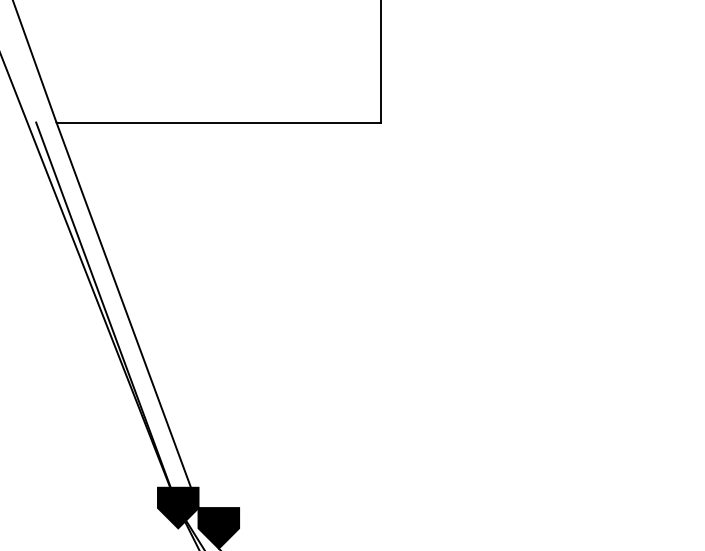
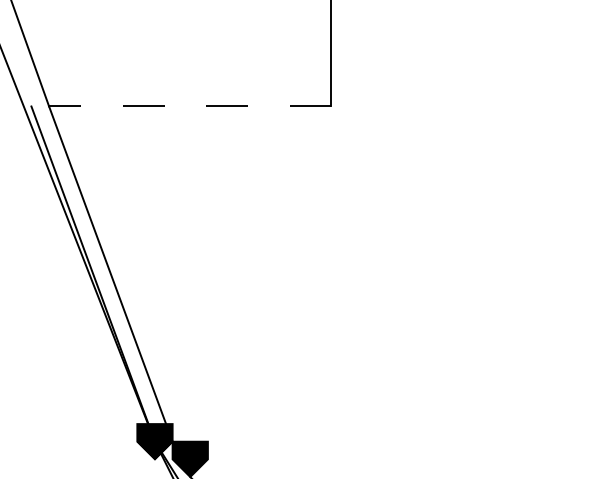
line: (217, 122) -> (189, 106), solid -> dashed

